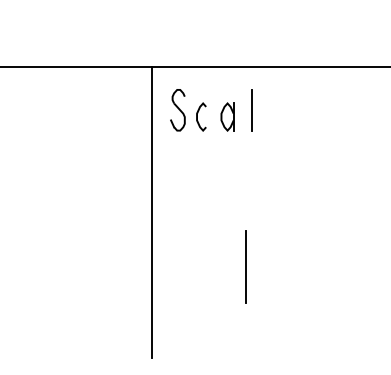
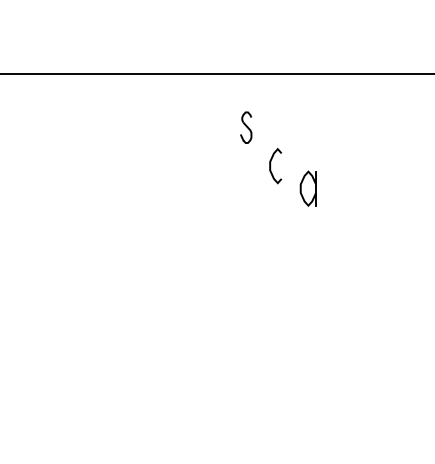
line: (252, 109) -> (339, 126), removed
part: (177, 110) -> (245, 127), size x0.6
curve: (197, 116) -> (270, 165), moved
part: (227, 116) -> (308, 188), moved
line: (151, 212) -> (213, 255), removed
line: (246, 266) -> (332, 323), removed

